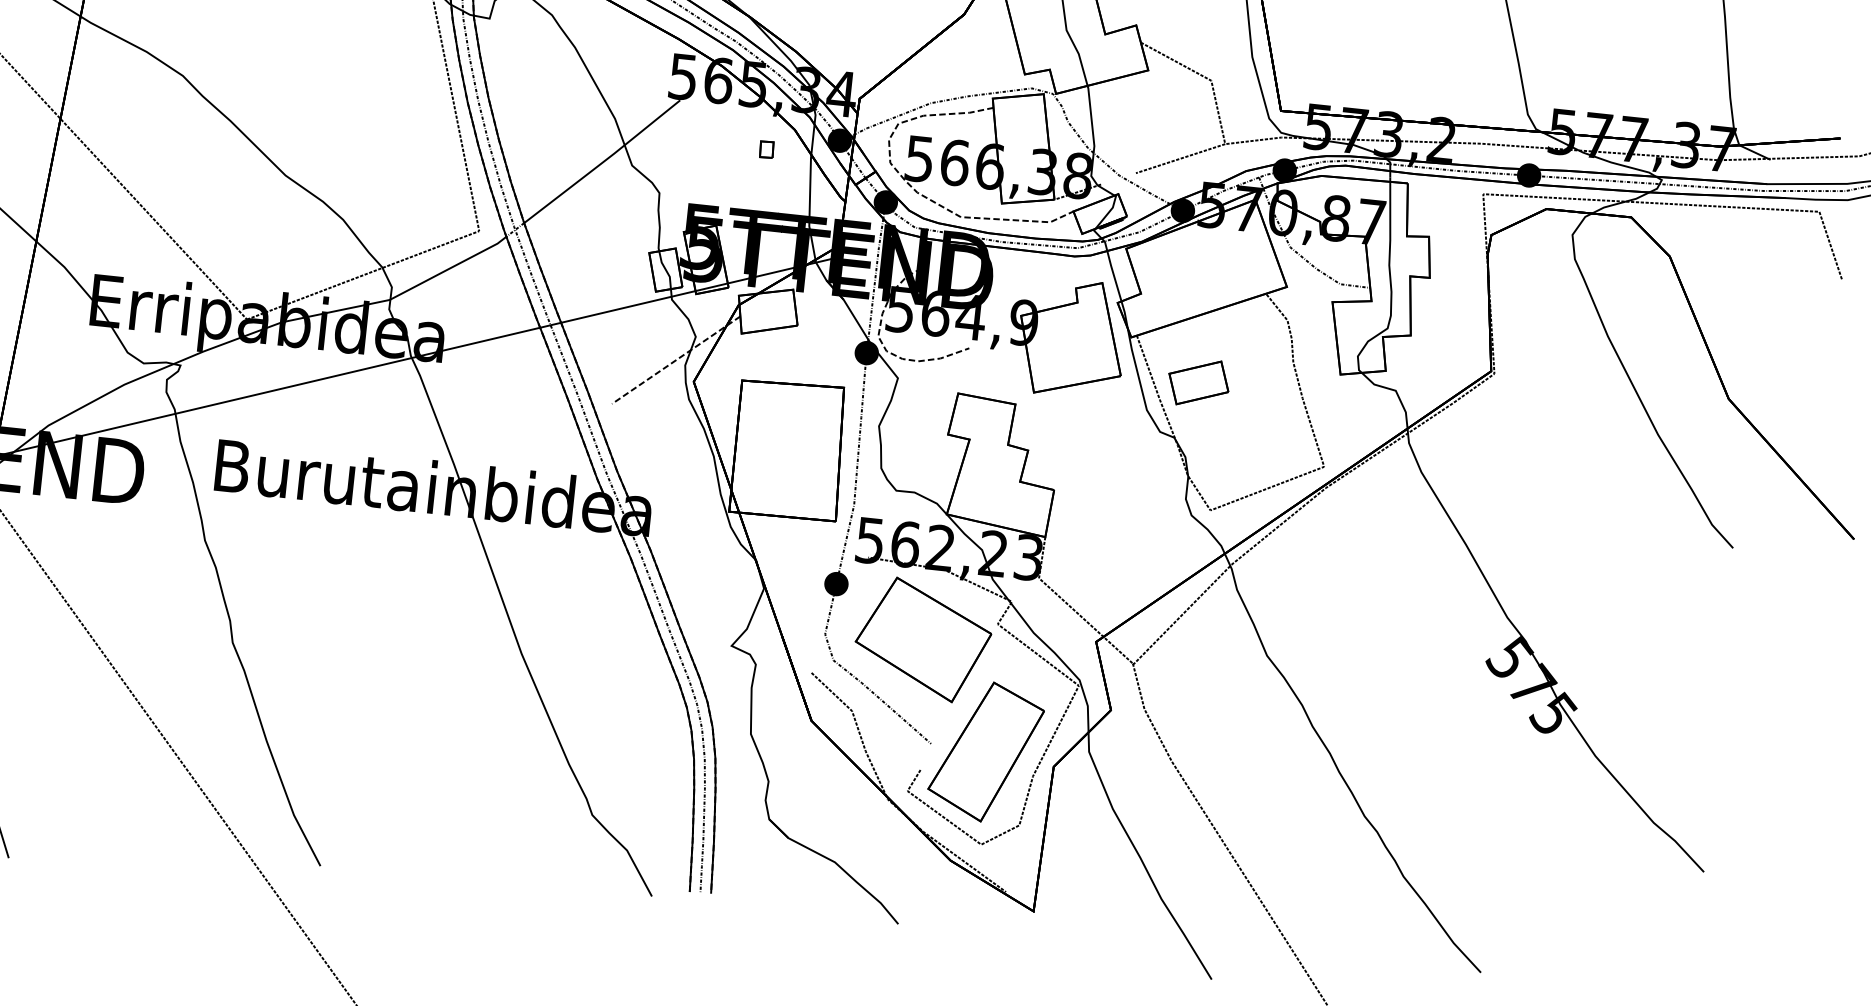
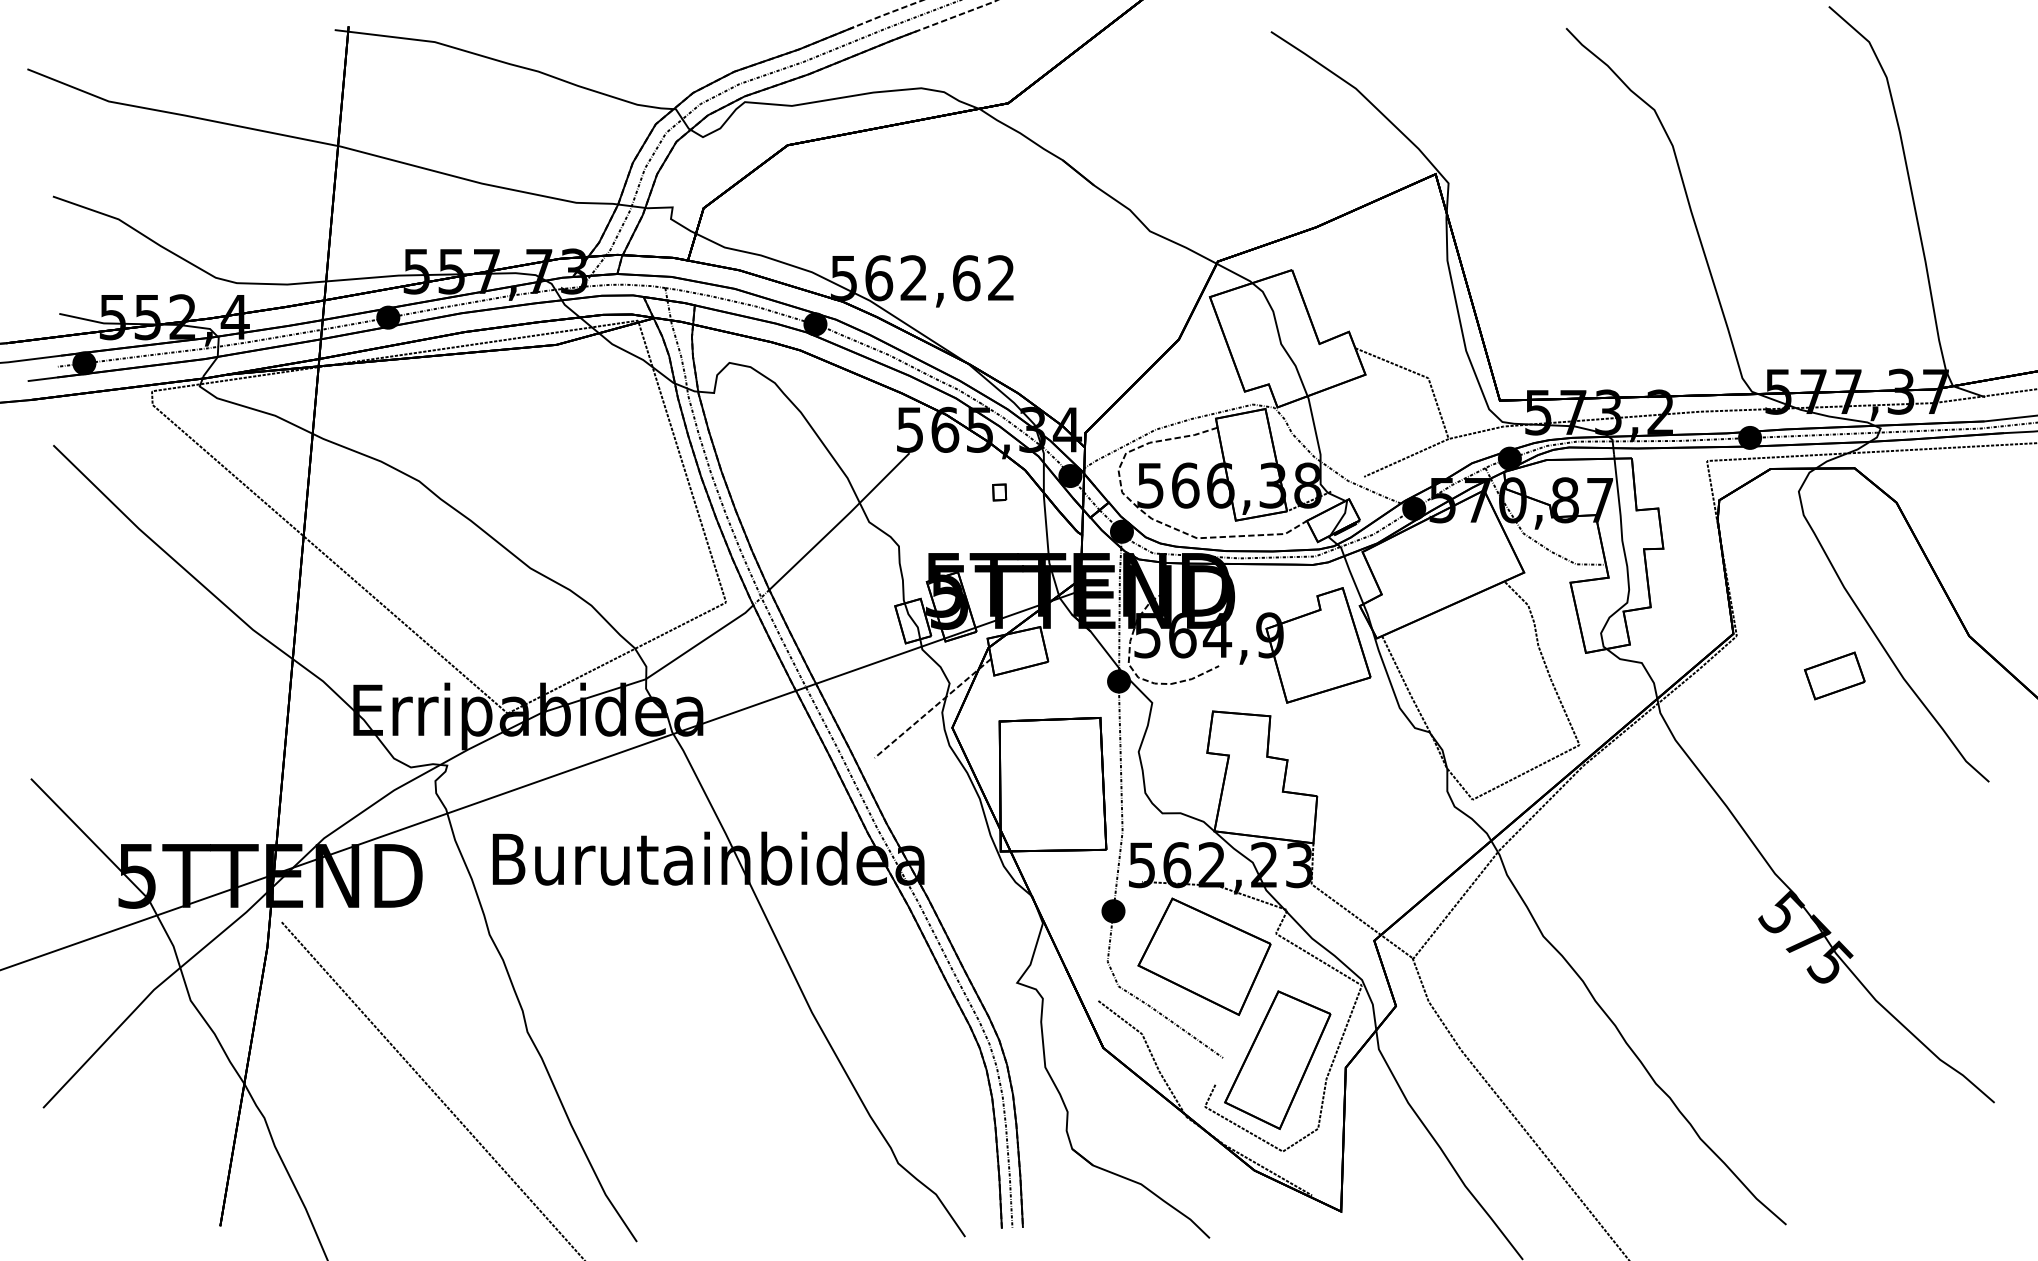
part: (1198, 382) -> (1834, 675), moved

